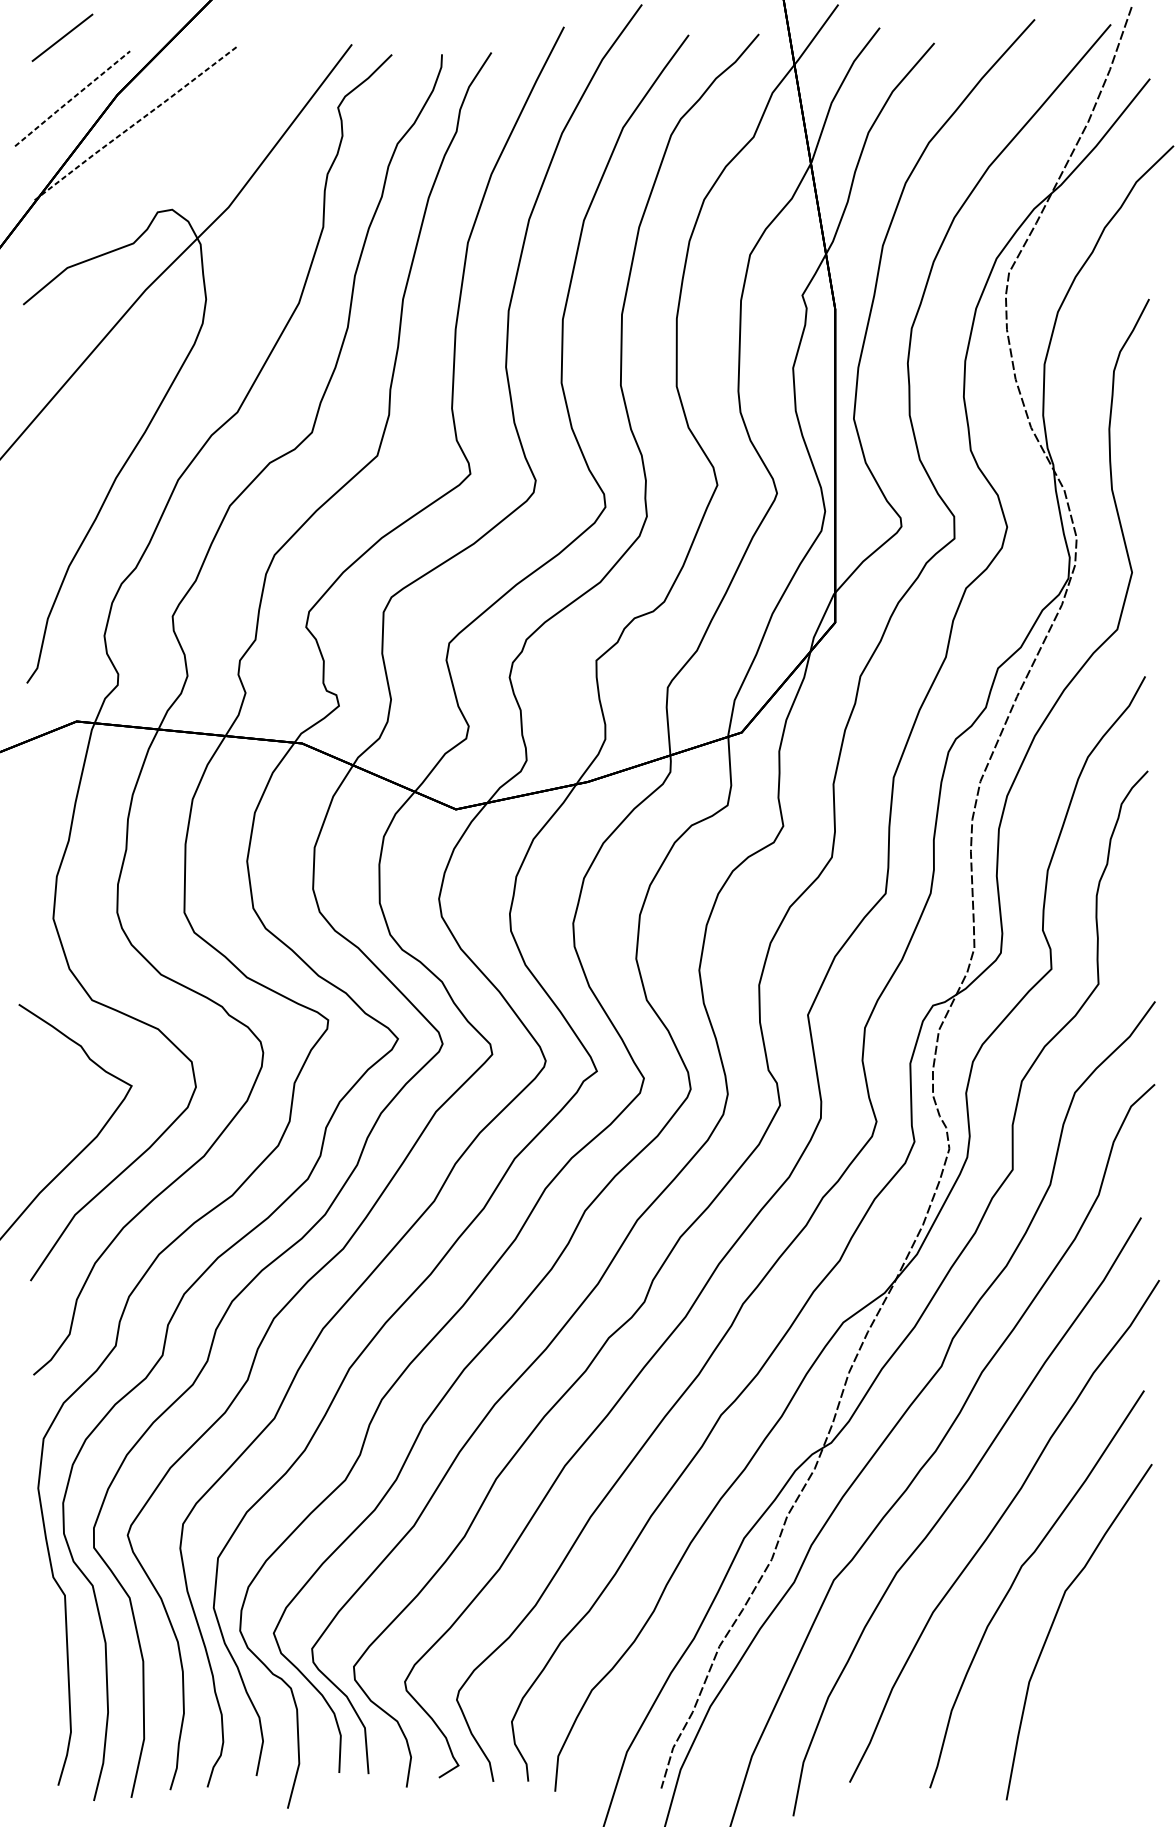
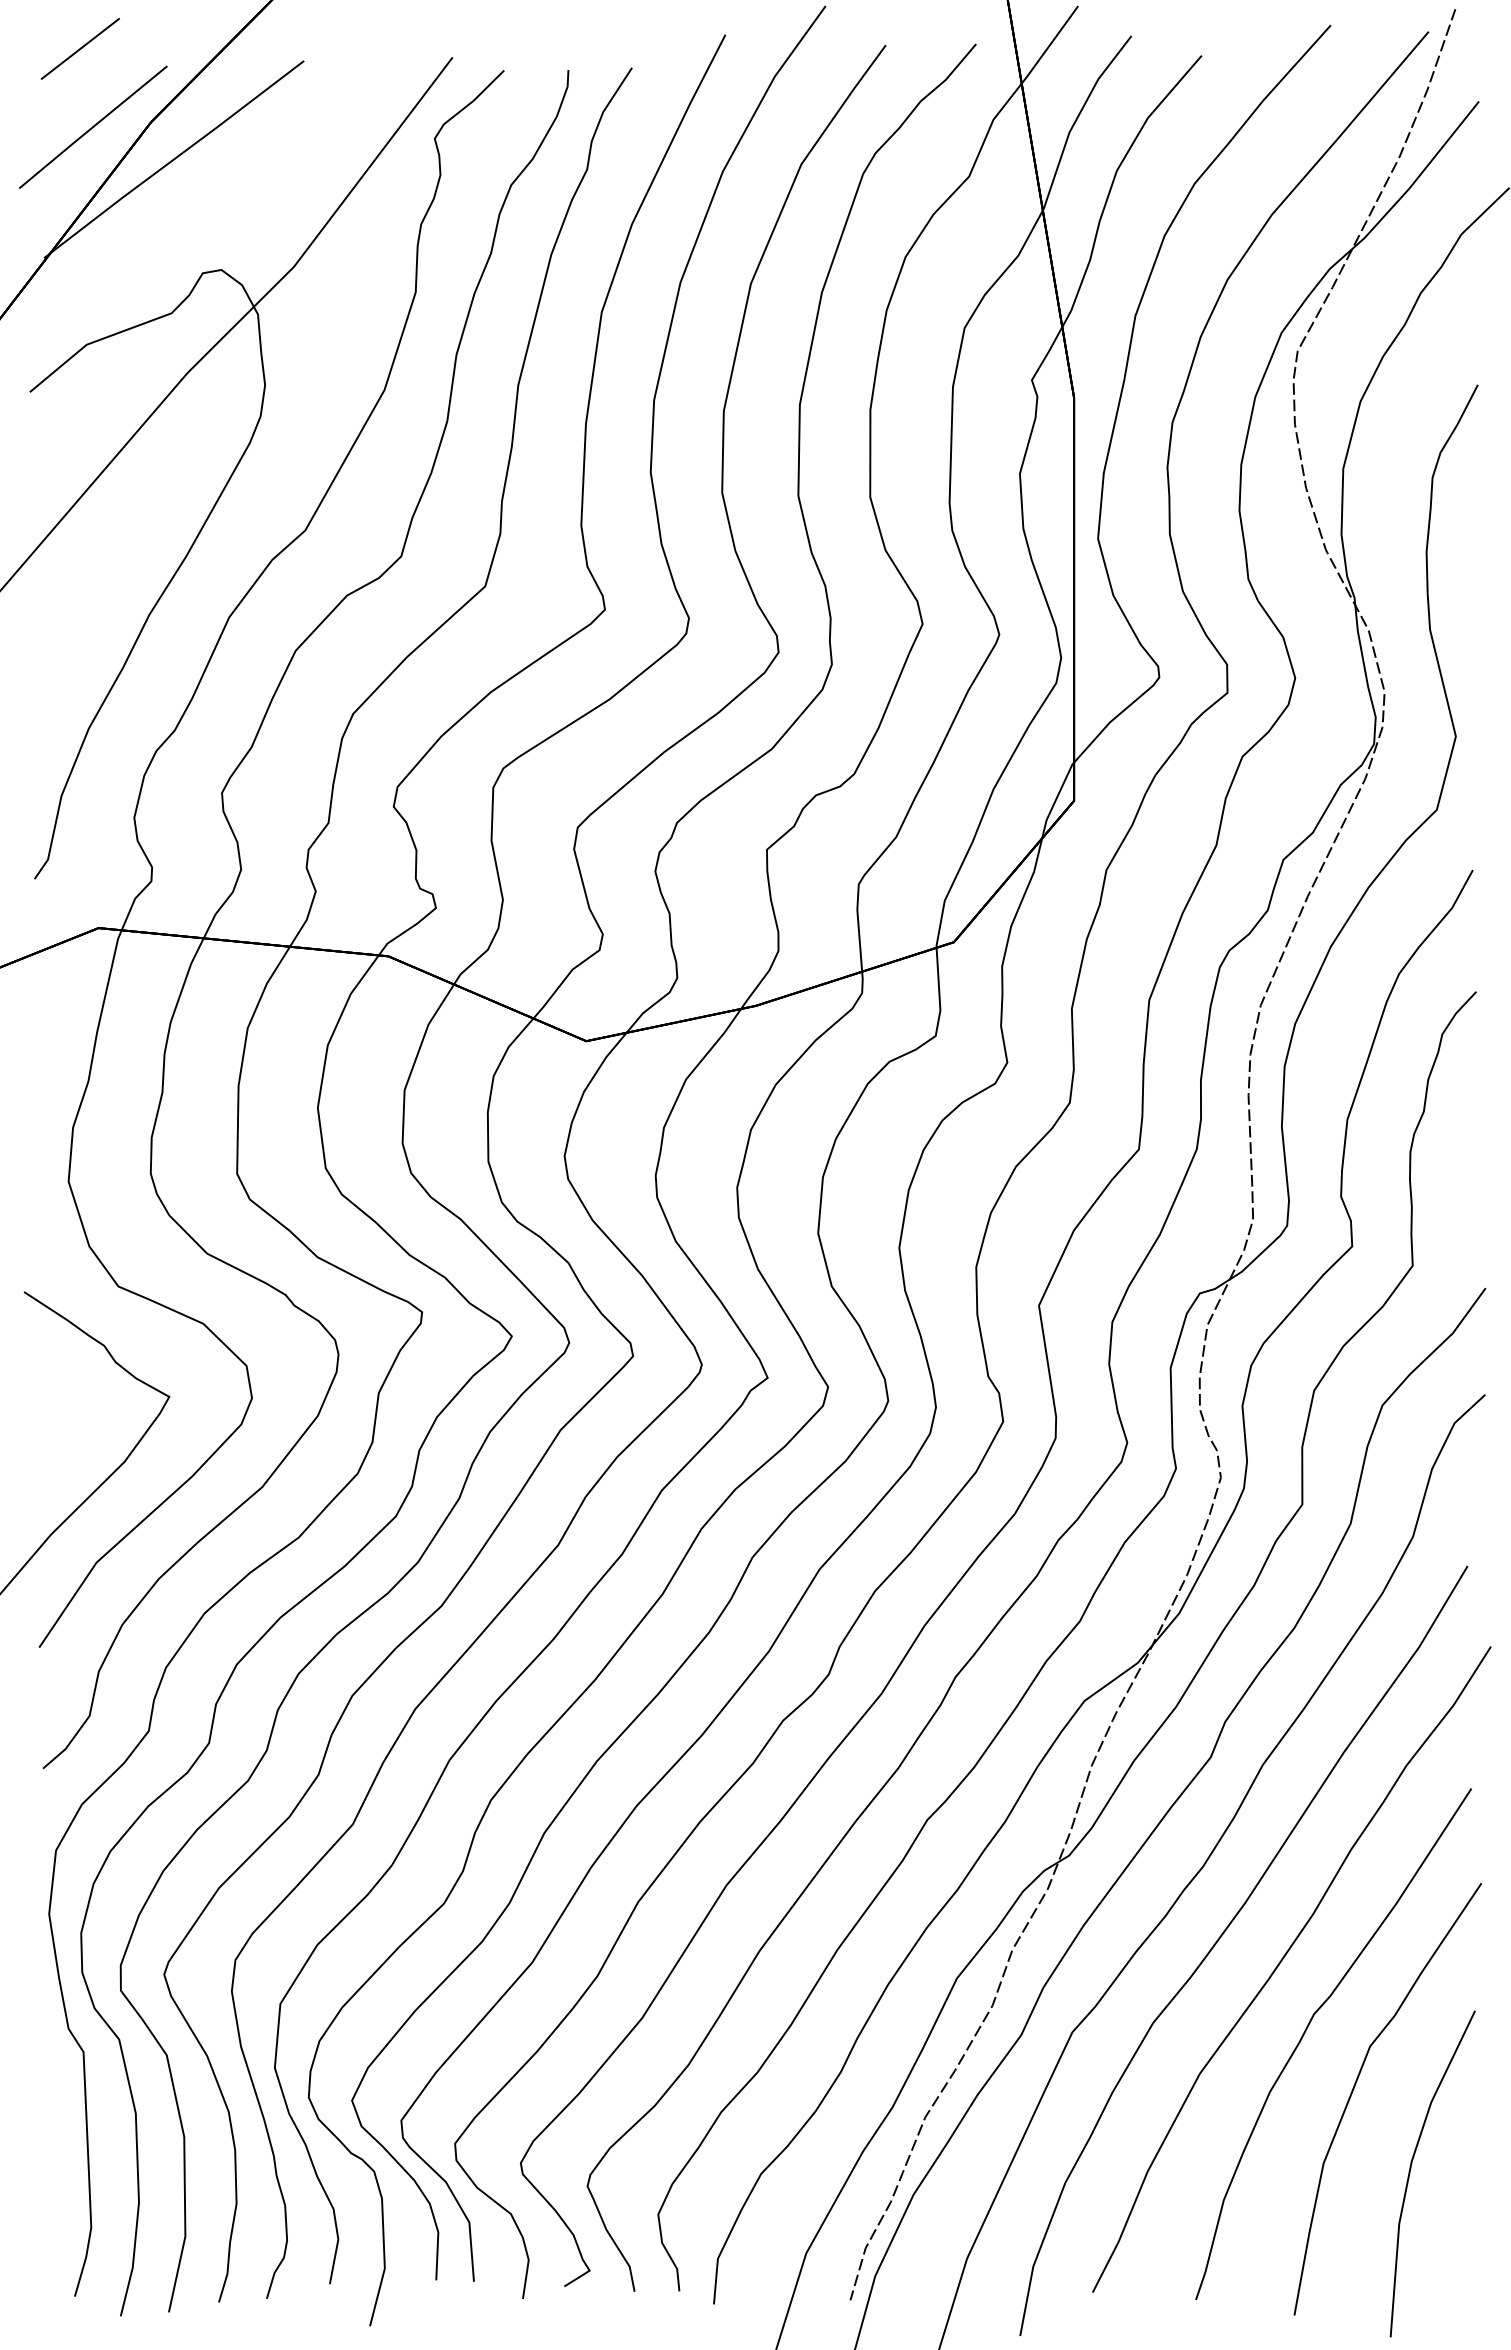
line: (71, 98) -> (92, 127), dashed -> solid
line: (135, 123) -> (174, 159), dashed -> solid
line: (1097, 1686) -> (1411, 2169), added

